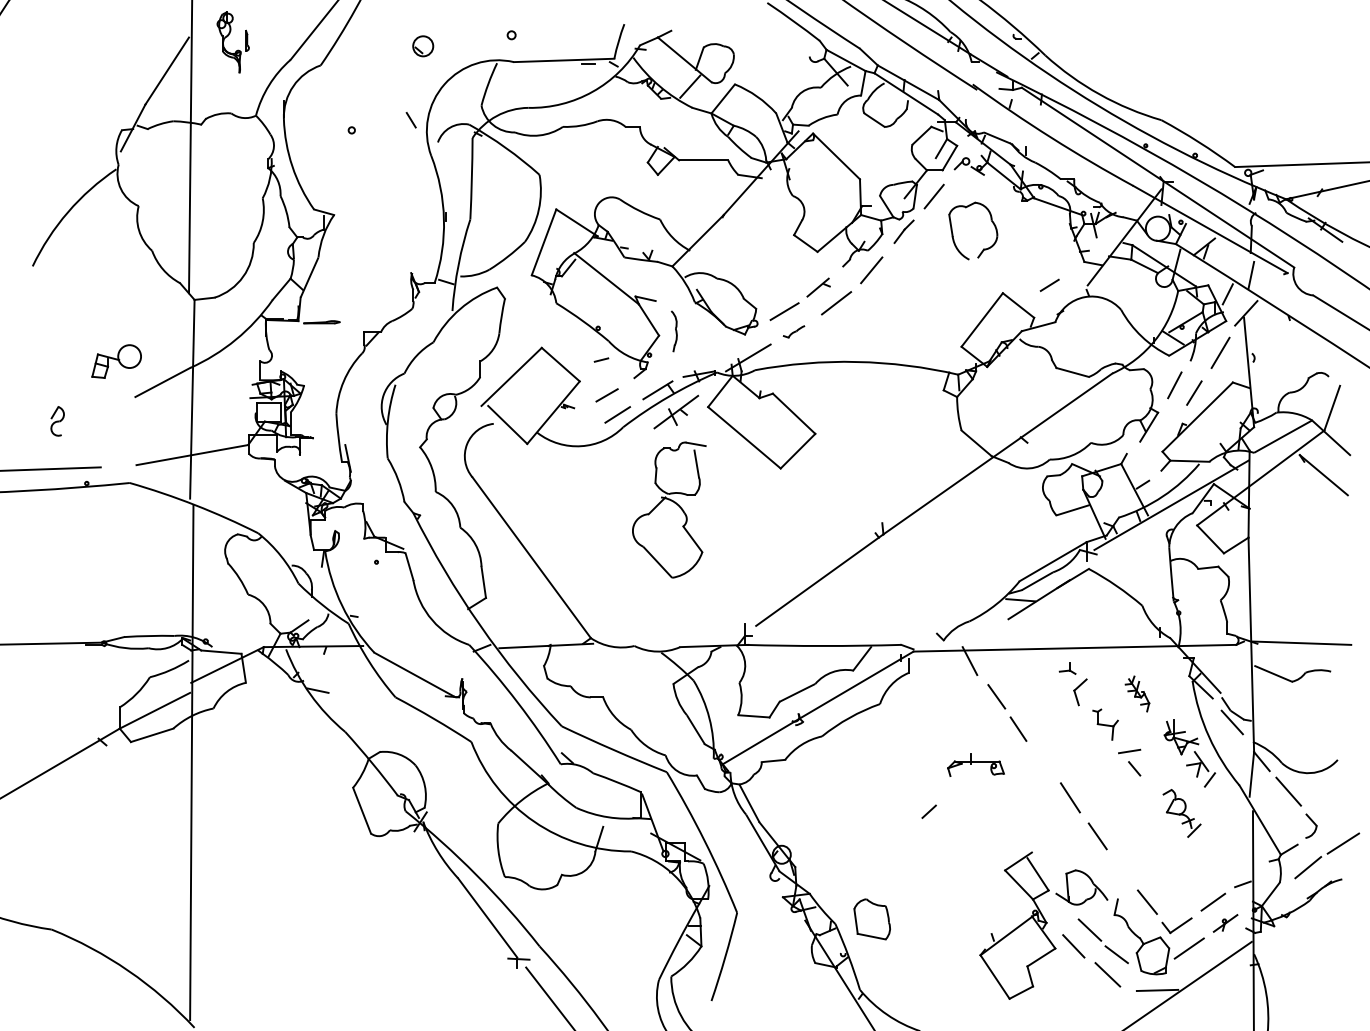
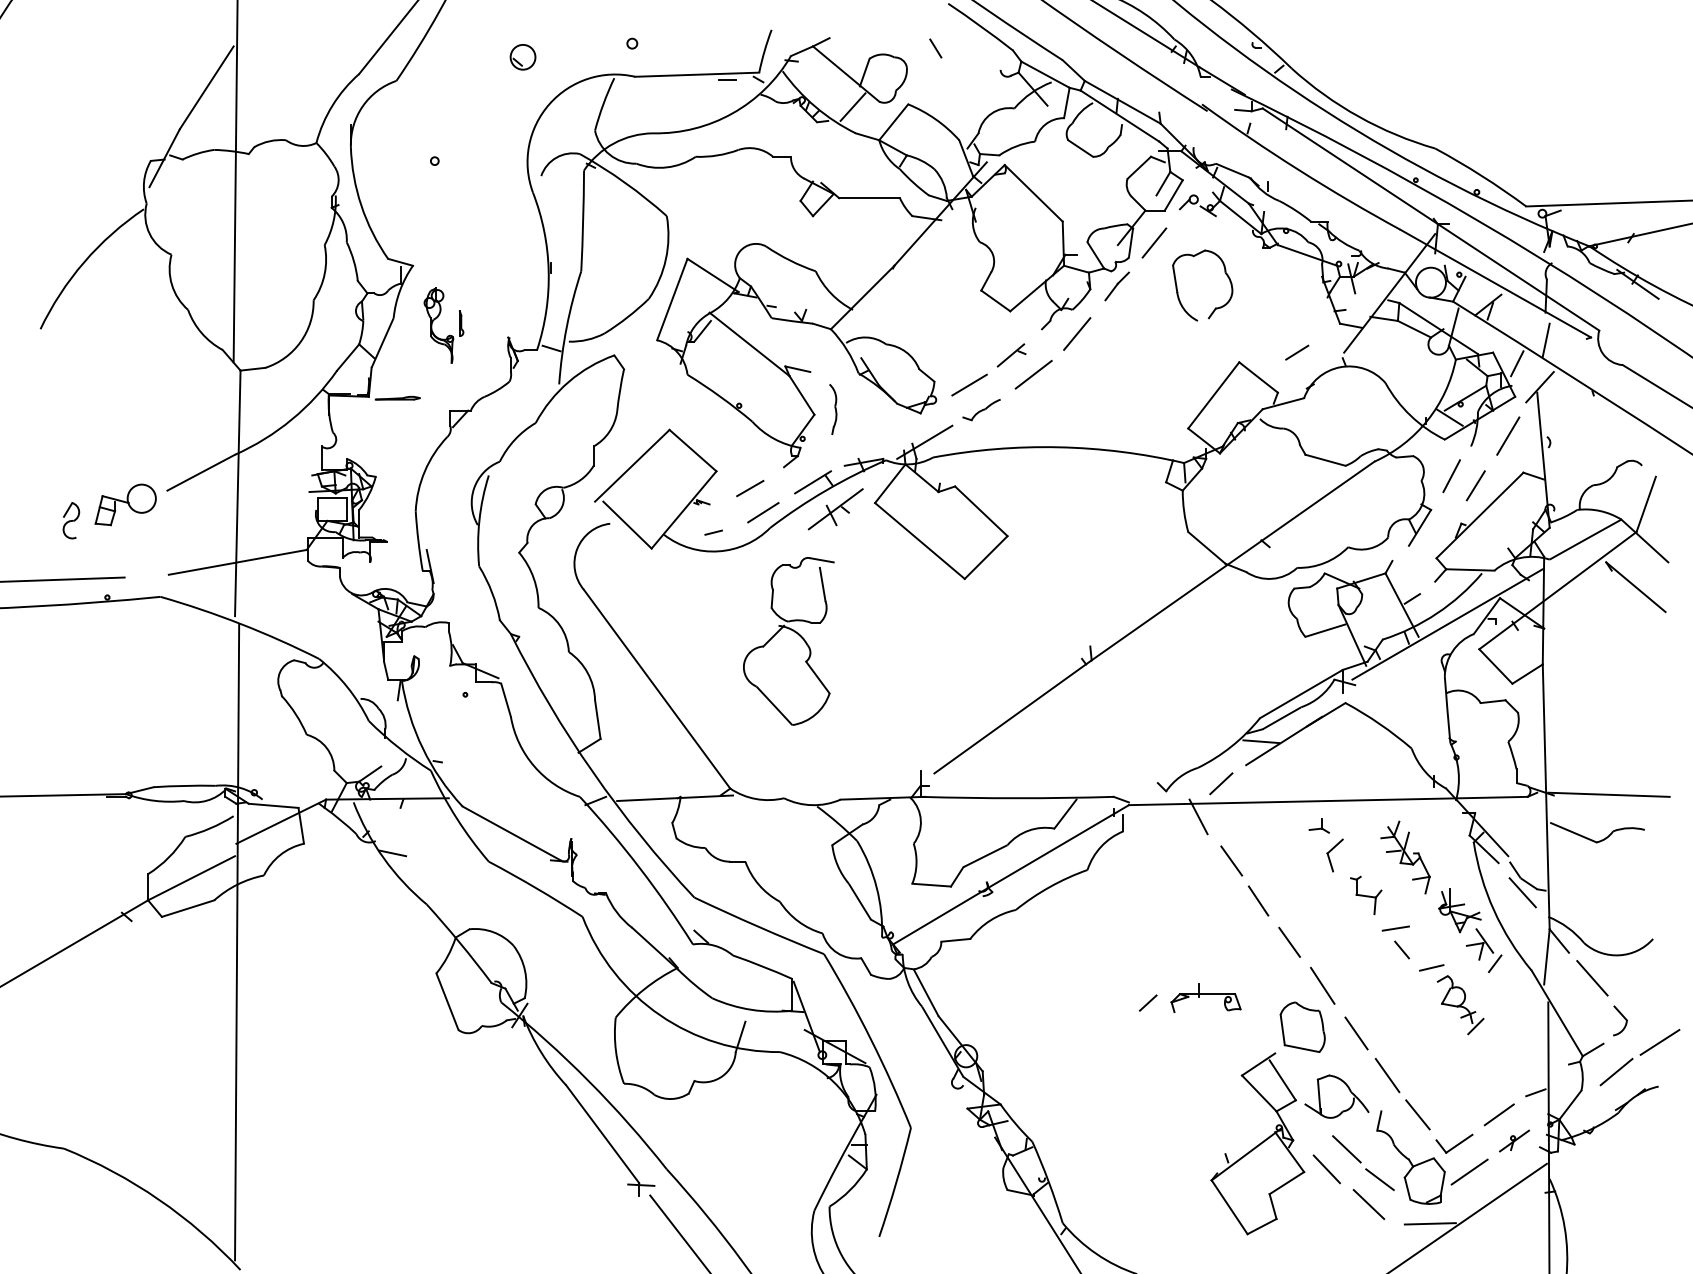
part: (227, 37) -> (436, 319), moved
line: (410, 120) -> (934, 48), moved
part: (793, 331) -> (980, 409), size x1.43
line: (601, 359) -> (713, 531), moved
part: (116, 361) -> (125, 504), moved
part: (669, 509) -> (789, 640), moved
line: (988, 633) -> (1221, 782), added
part: (1137, 693) -> (1405, 856), size x1.67
line: (1043, 762) -> (1289, 942), added
part: (975, 764) -> (1205, 997), moved
line: (1158, 783) -> (1431, 968), added
line: (1122, 870) -> (1387, 1075), added
part: (871, 919) -> (1301, 1027), moved

